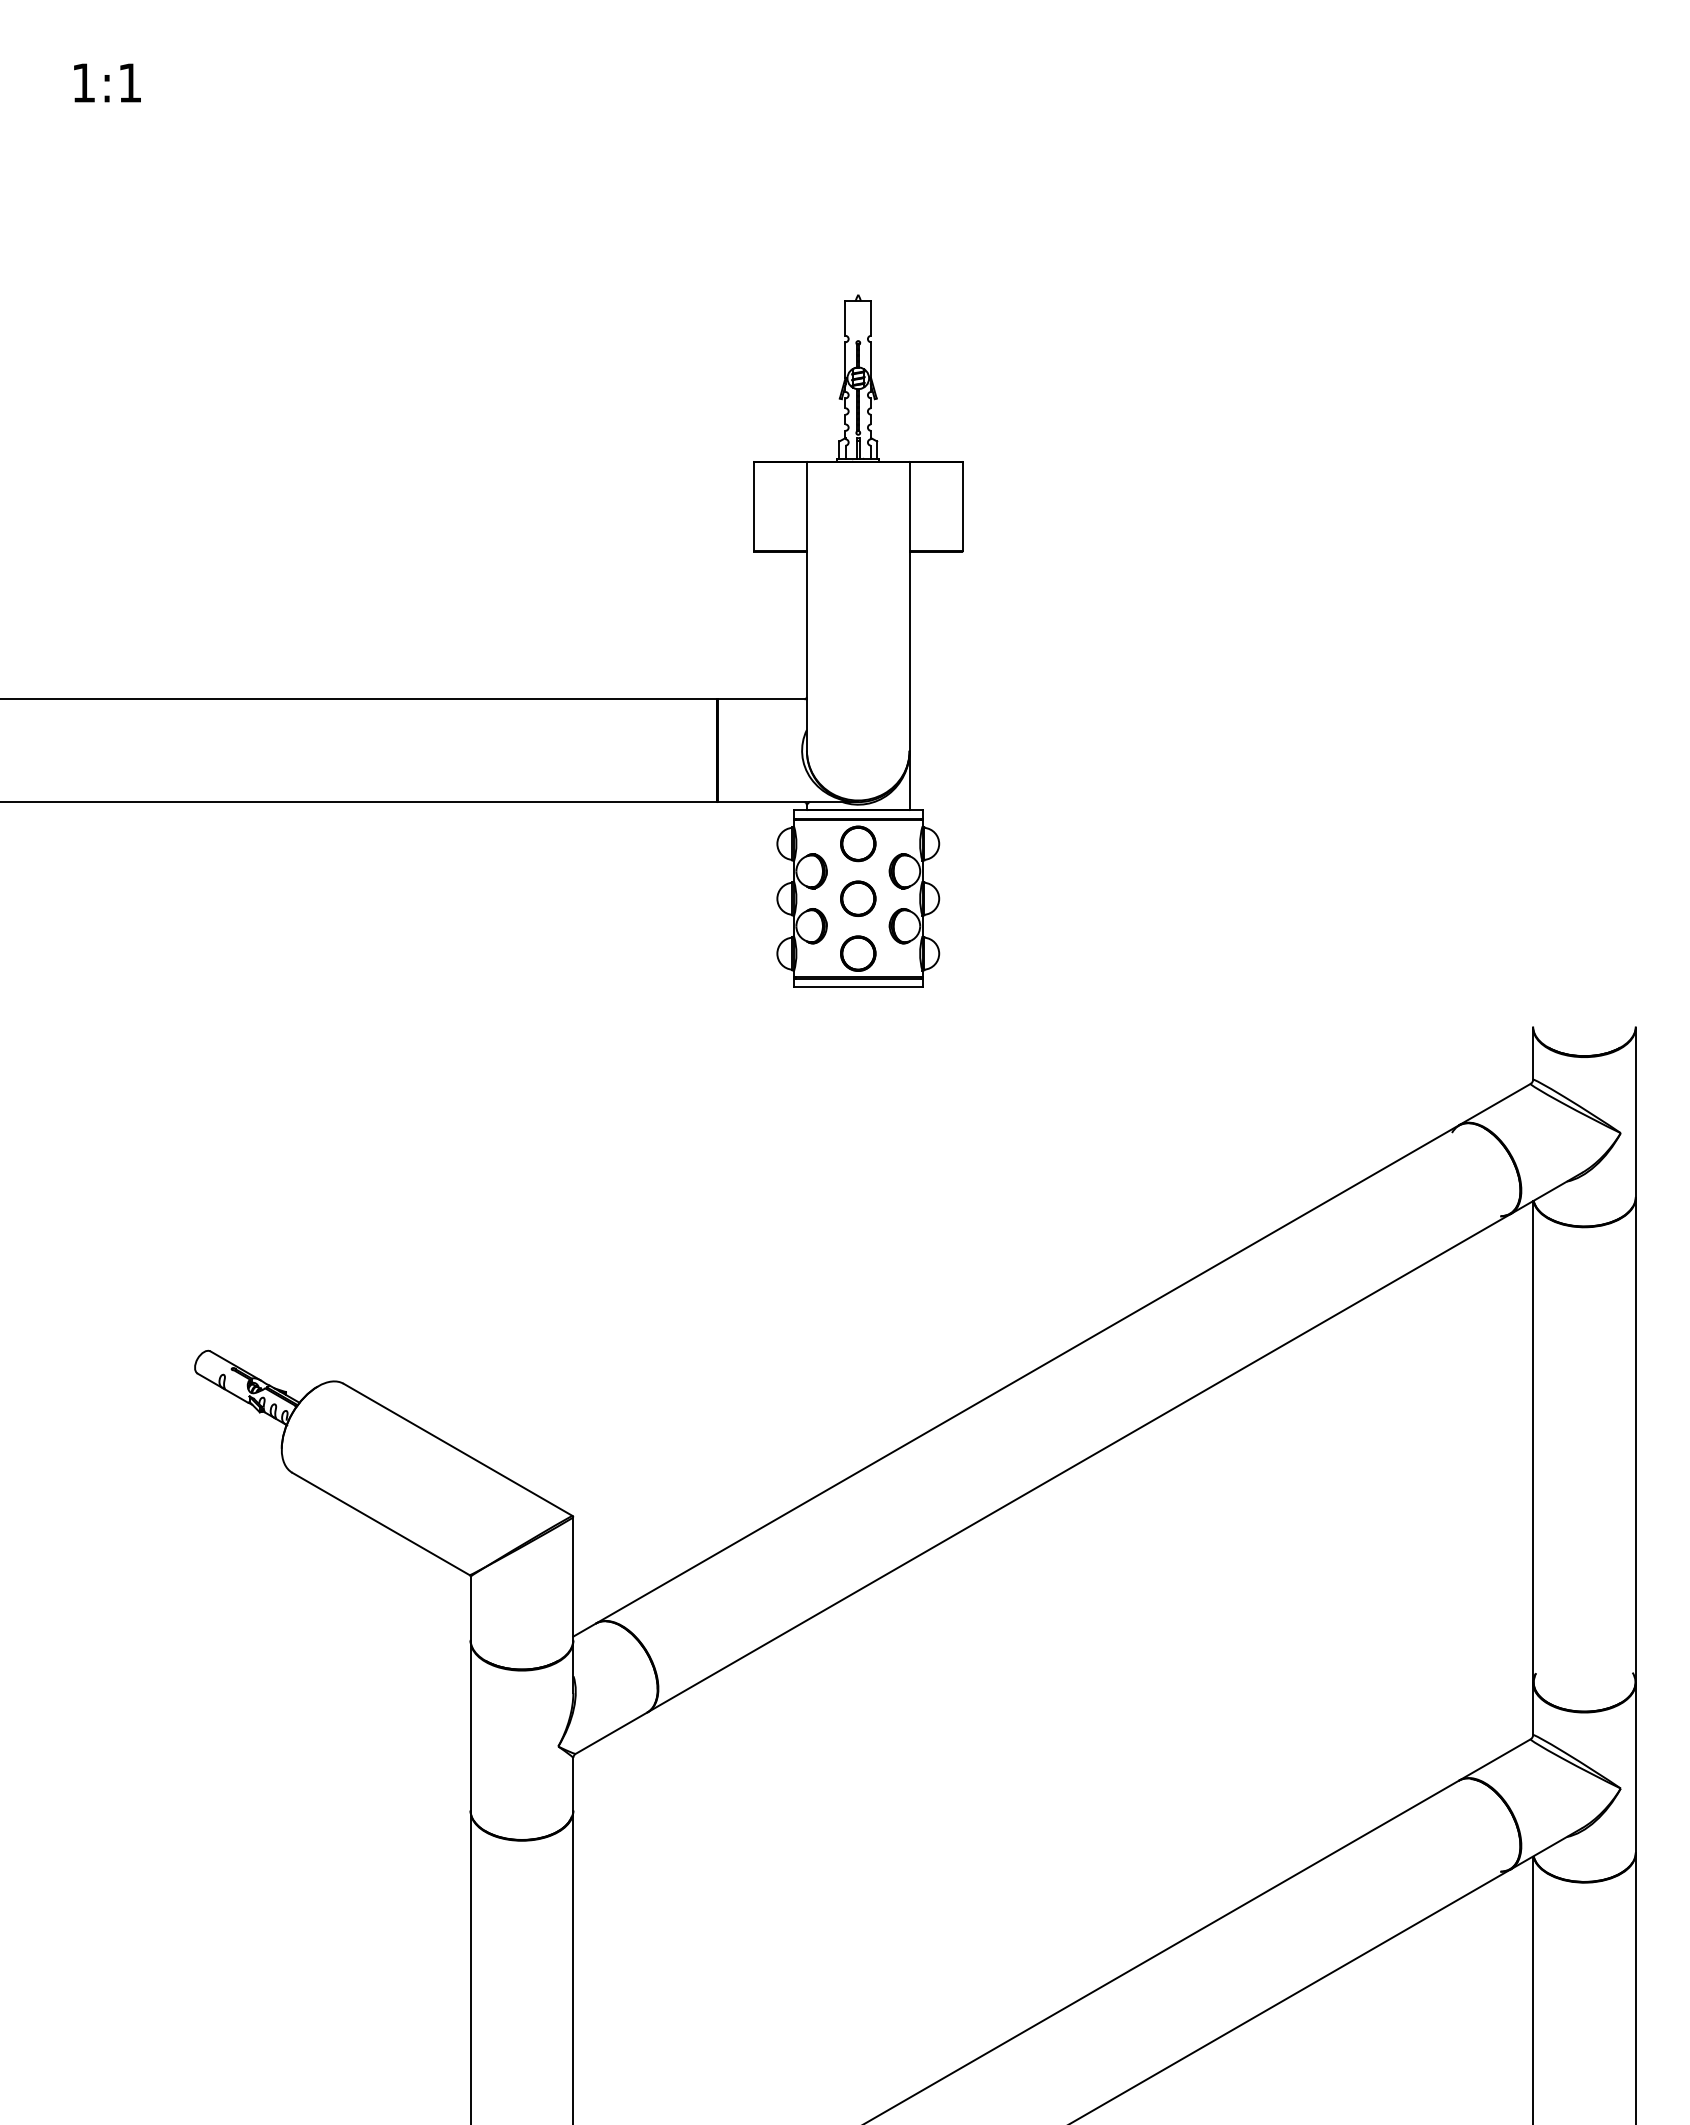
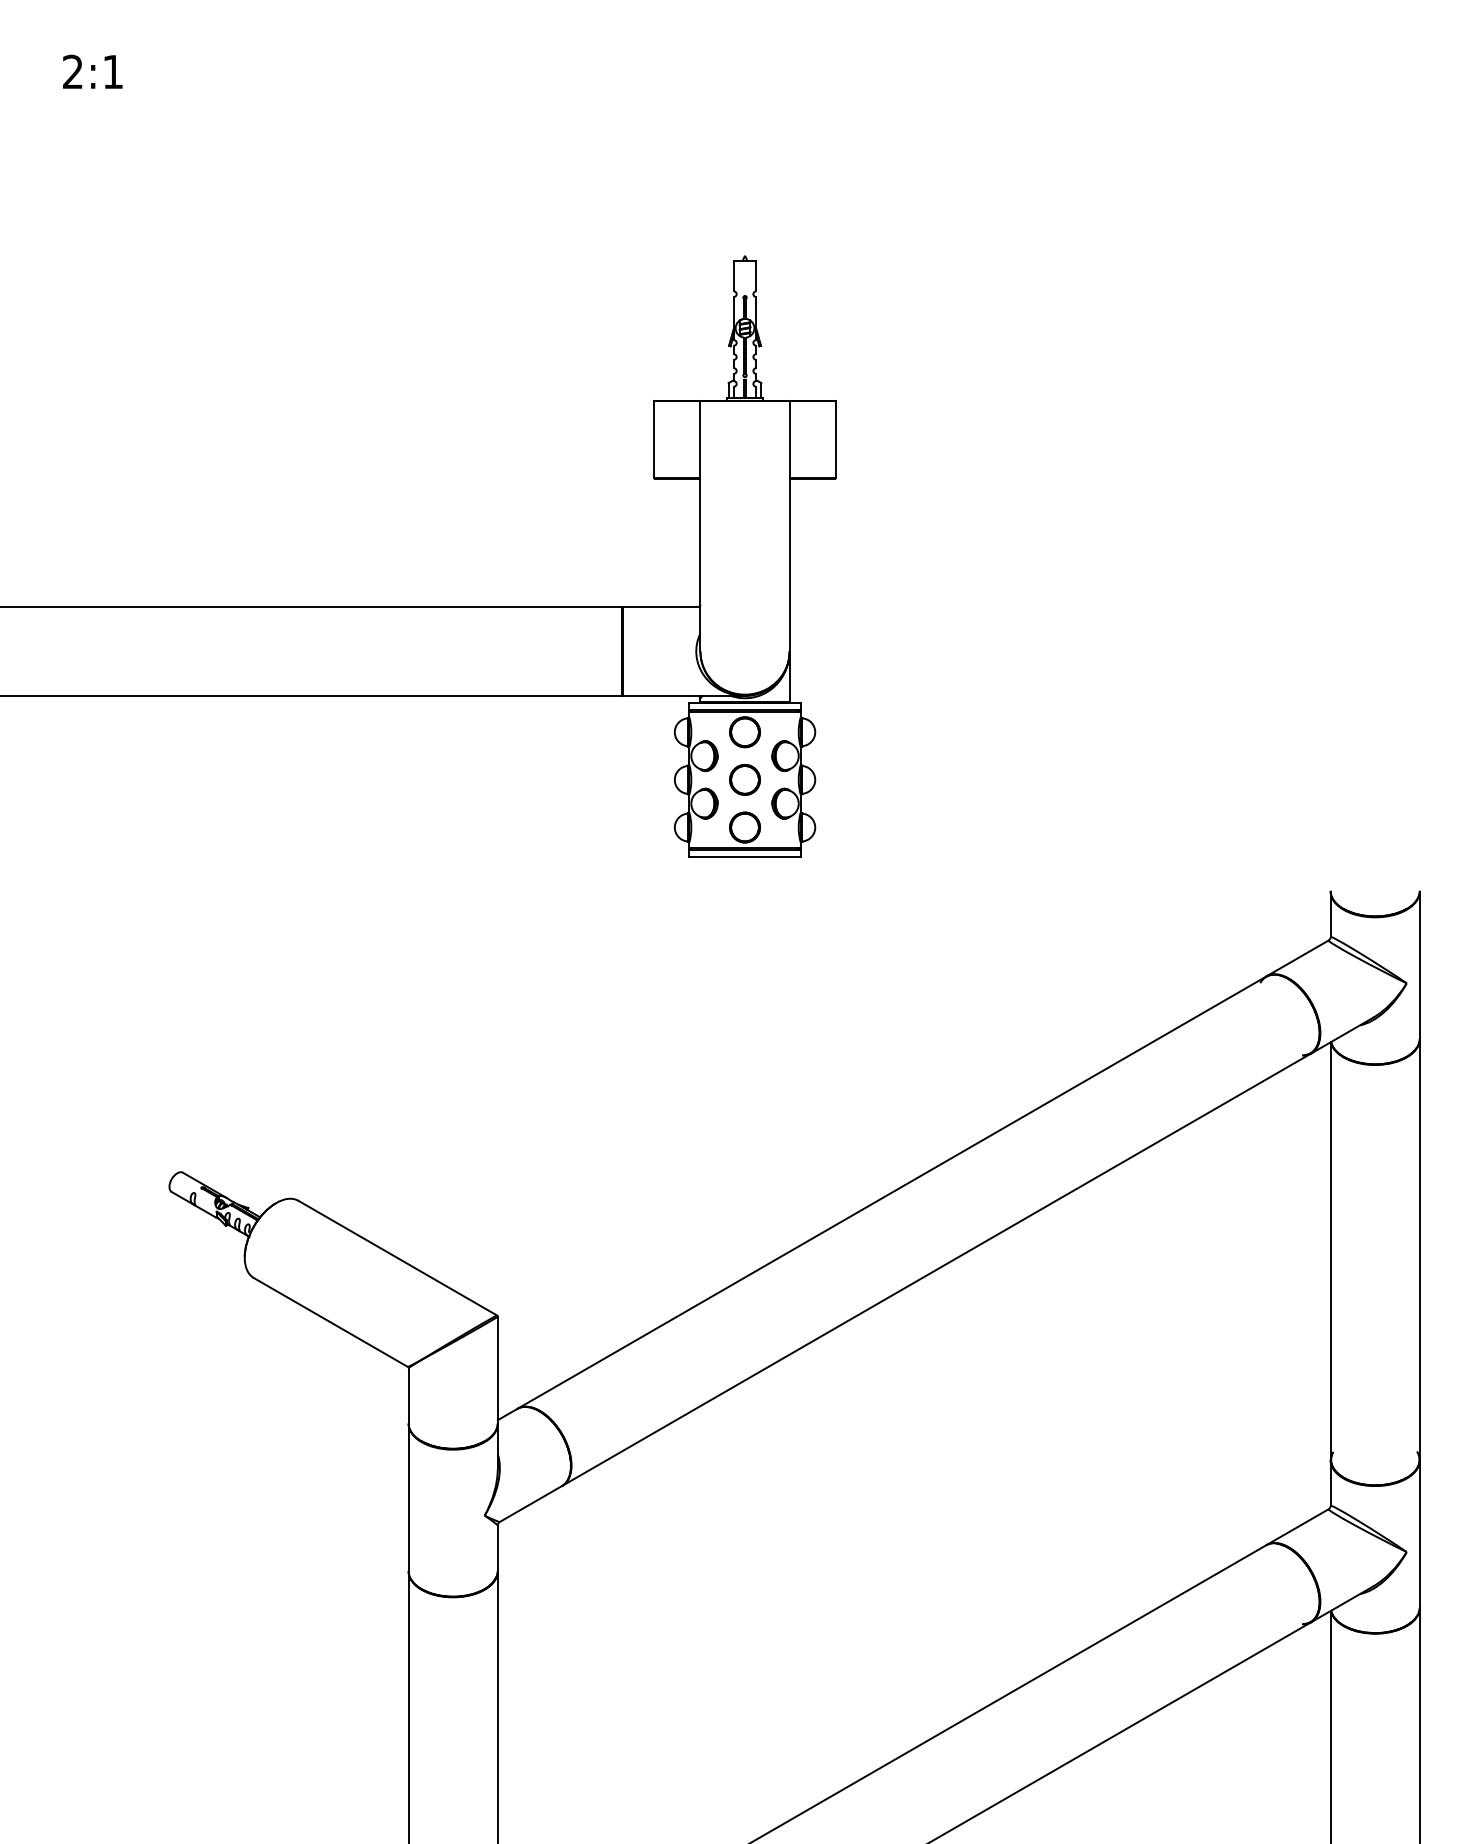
text: (83, 82) -> (72, 71), 1:1 -> 2:1

